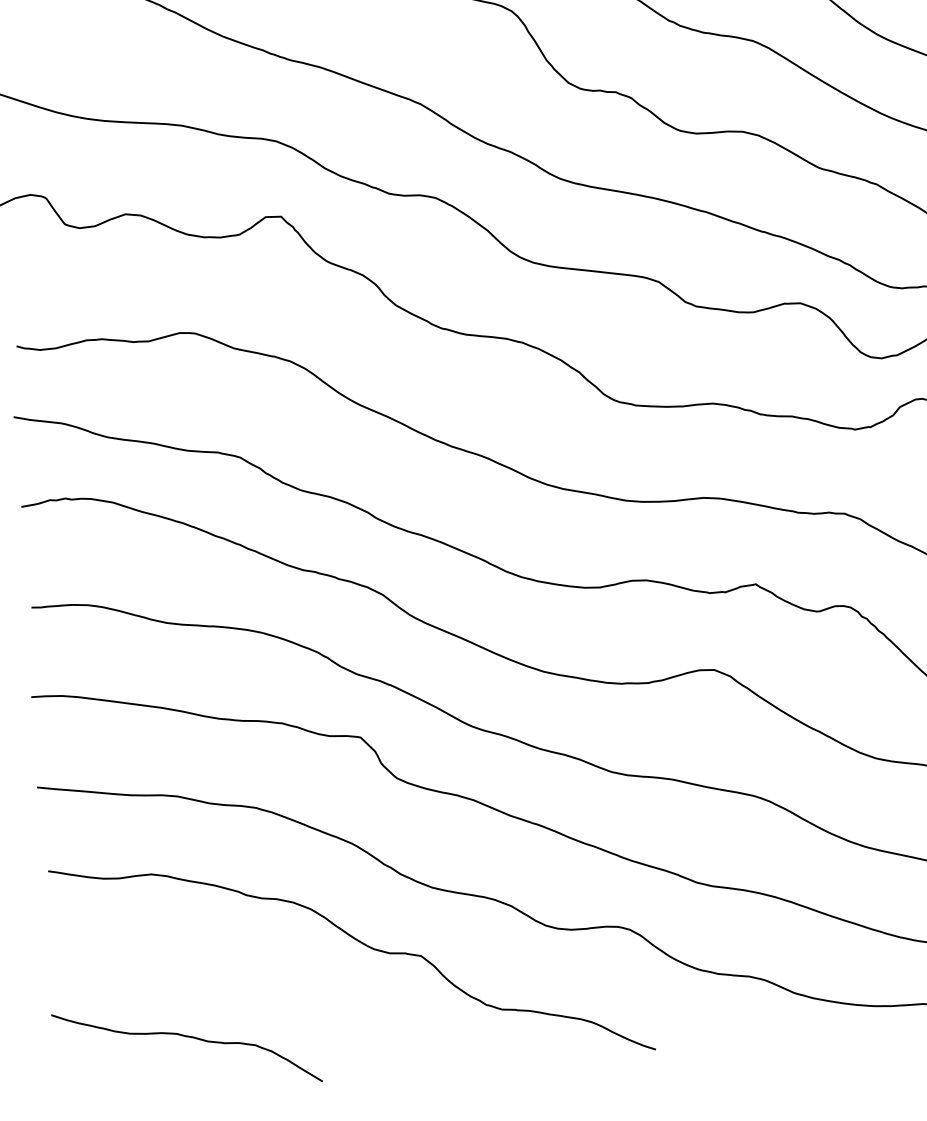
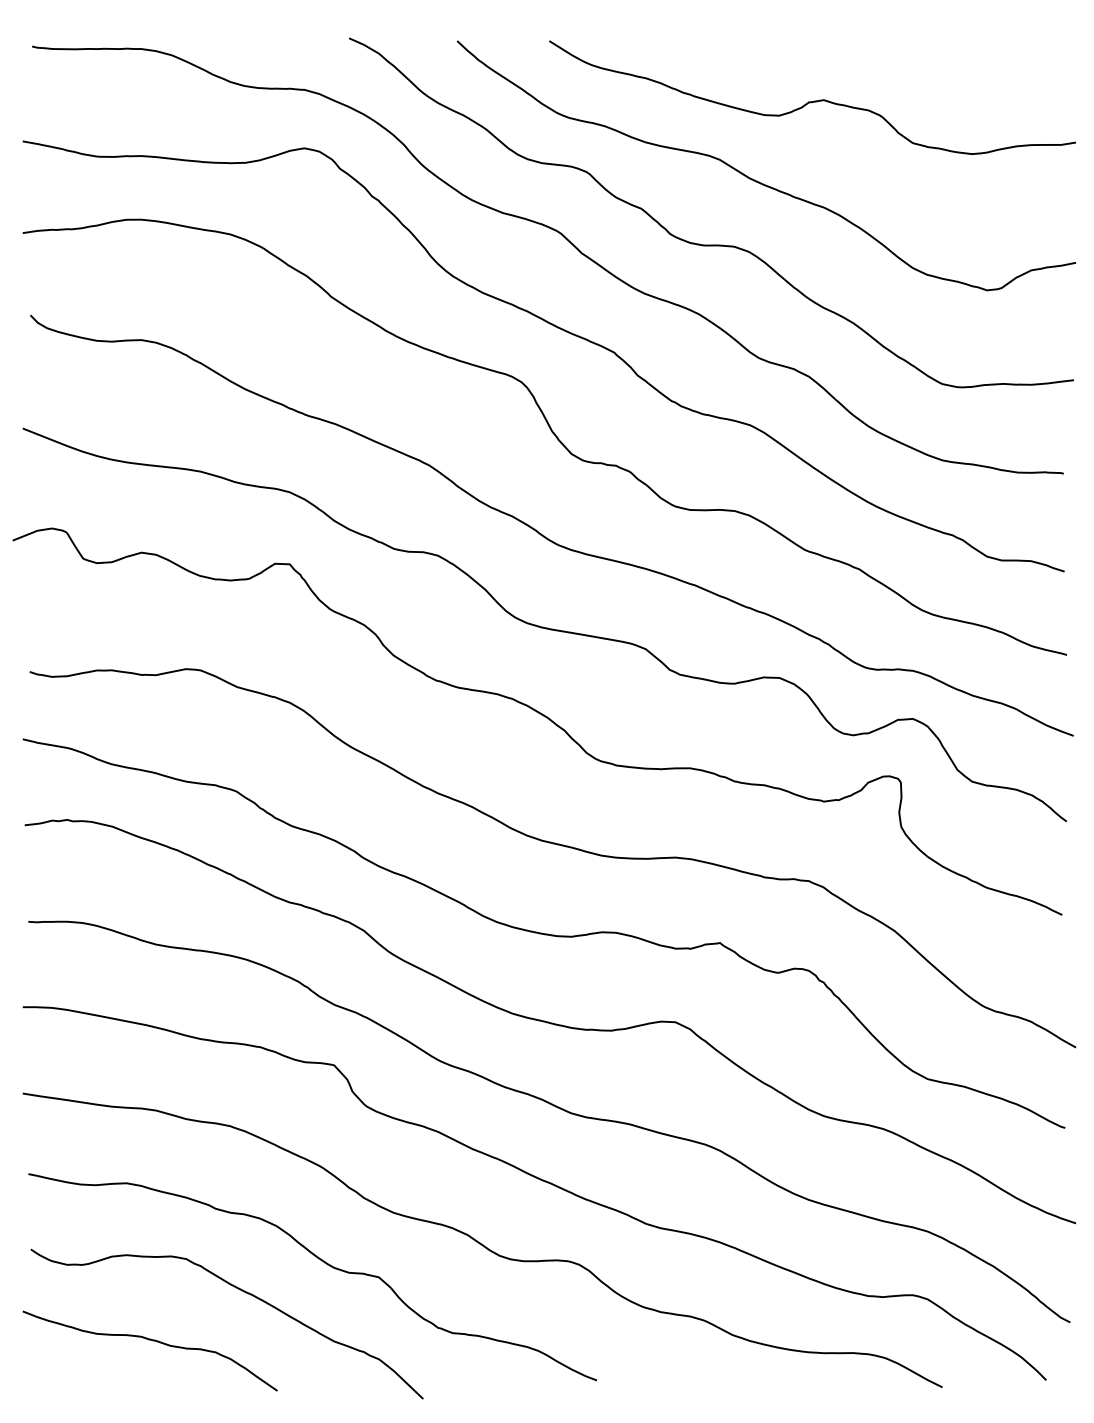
curve: (280, 980) -> (243, 1292), added

